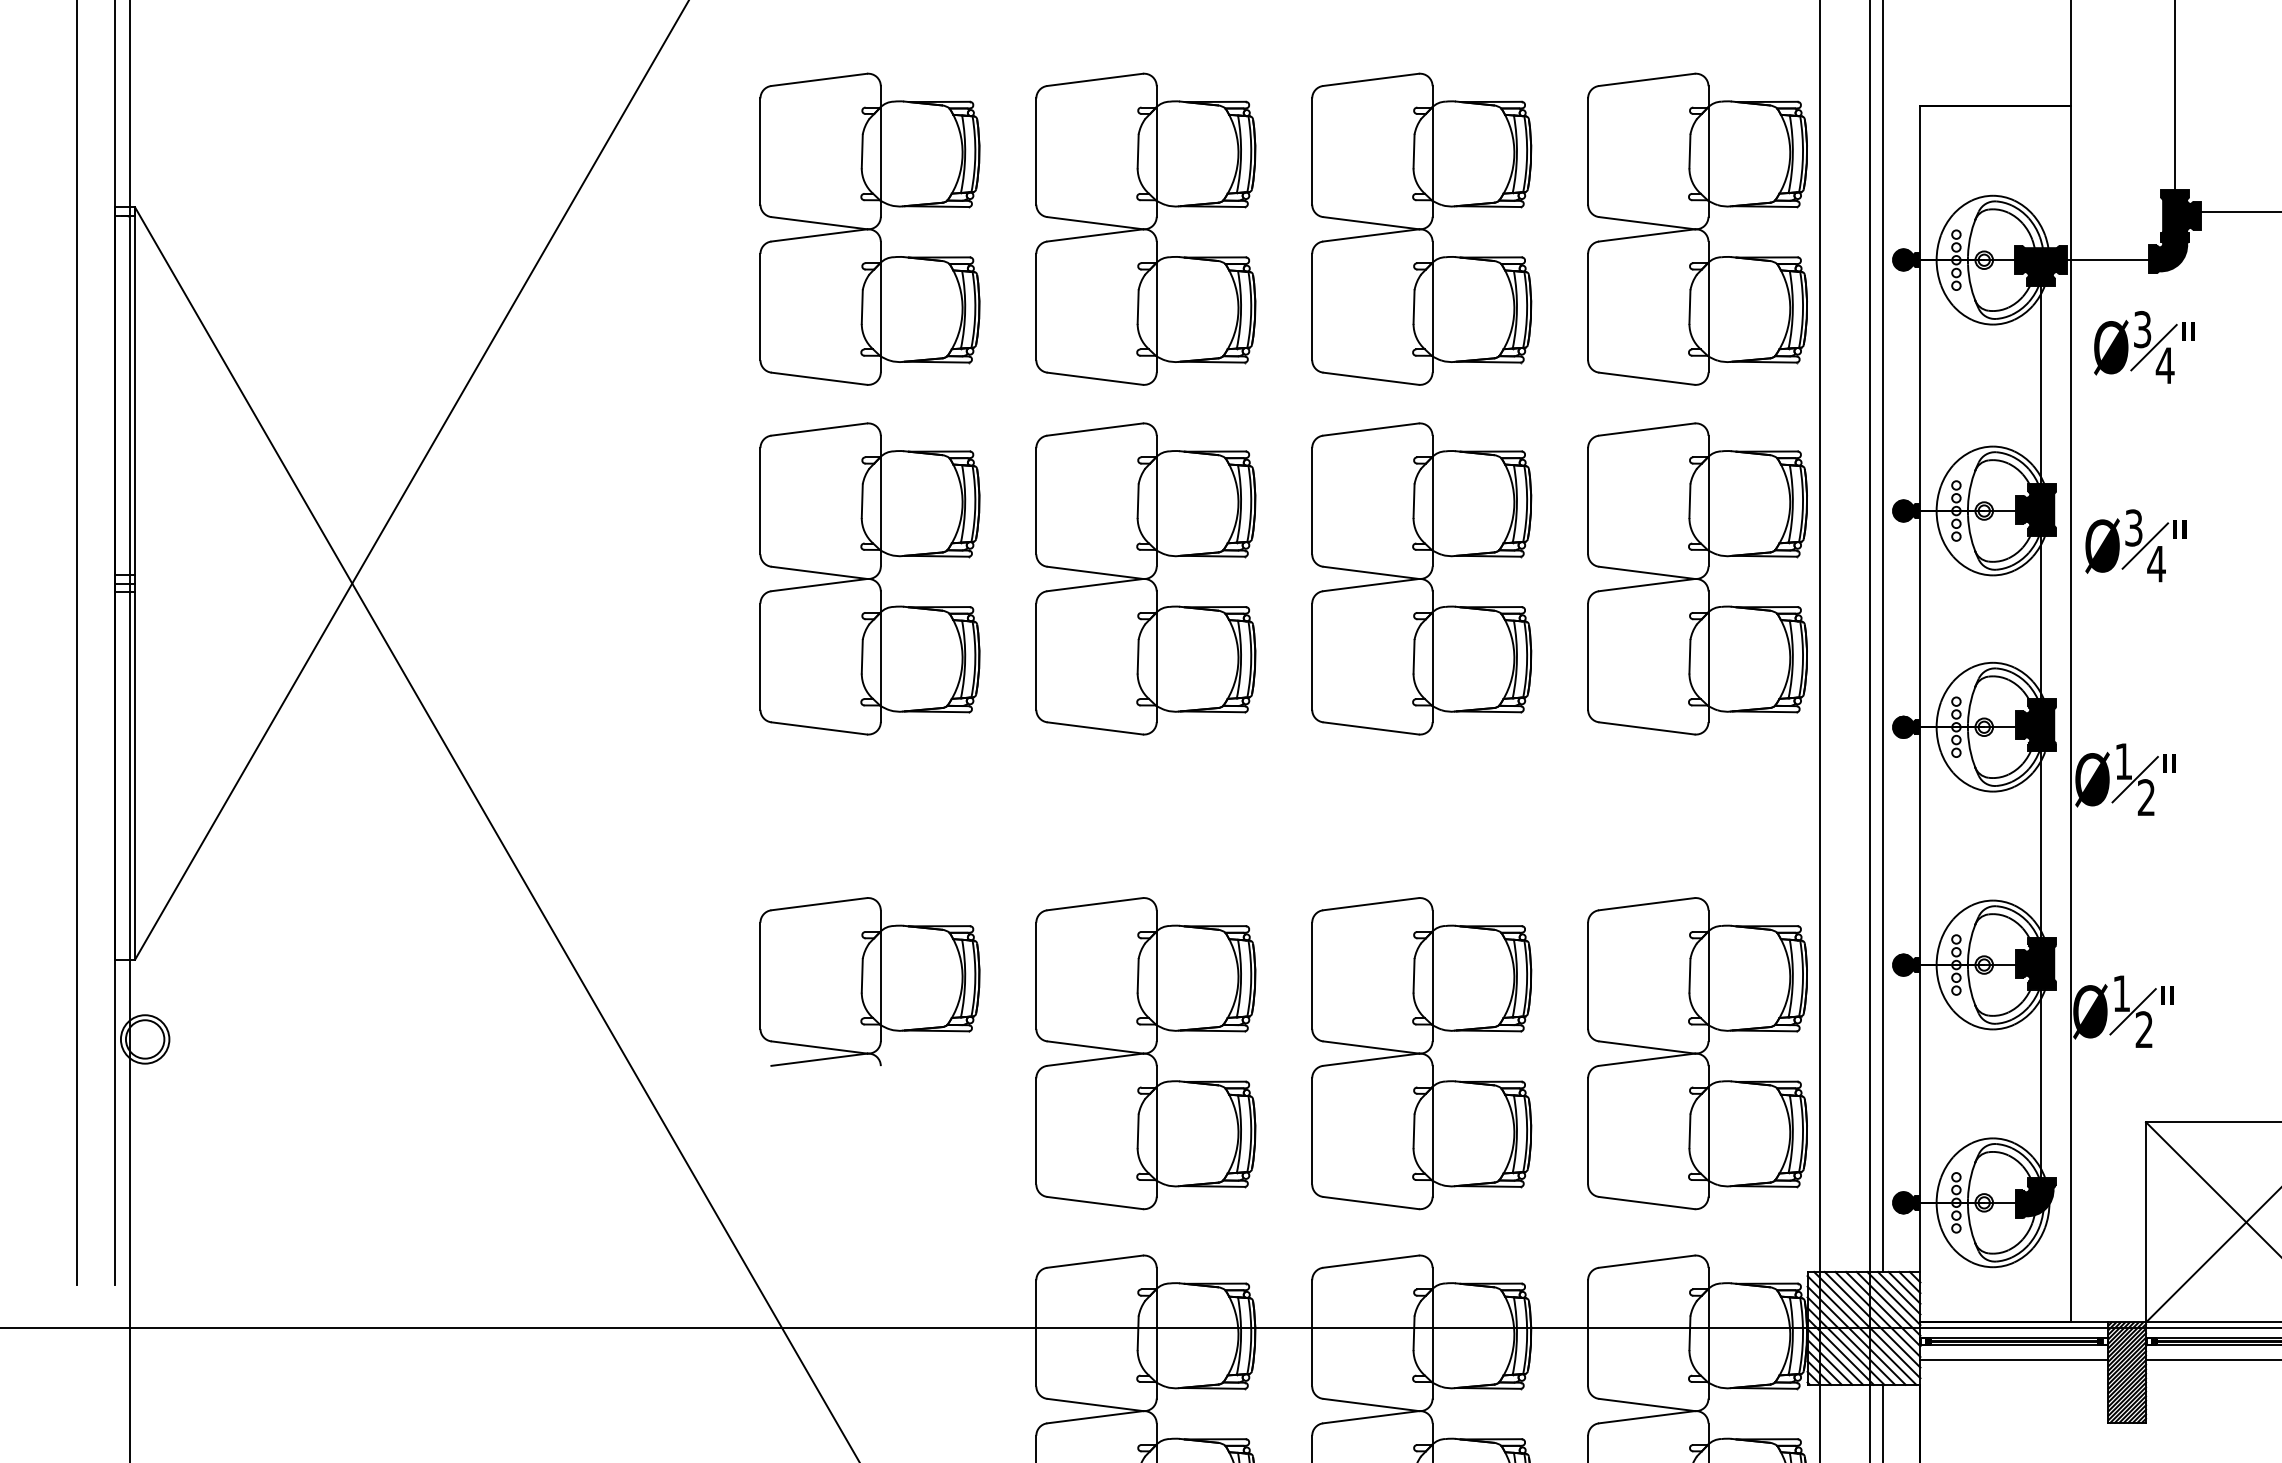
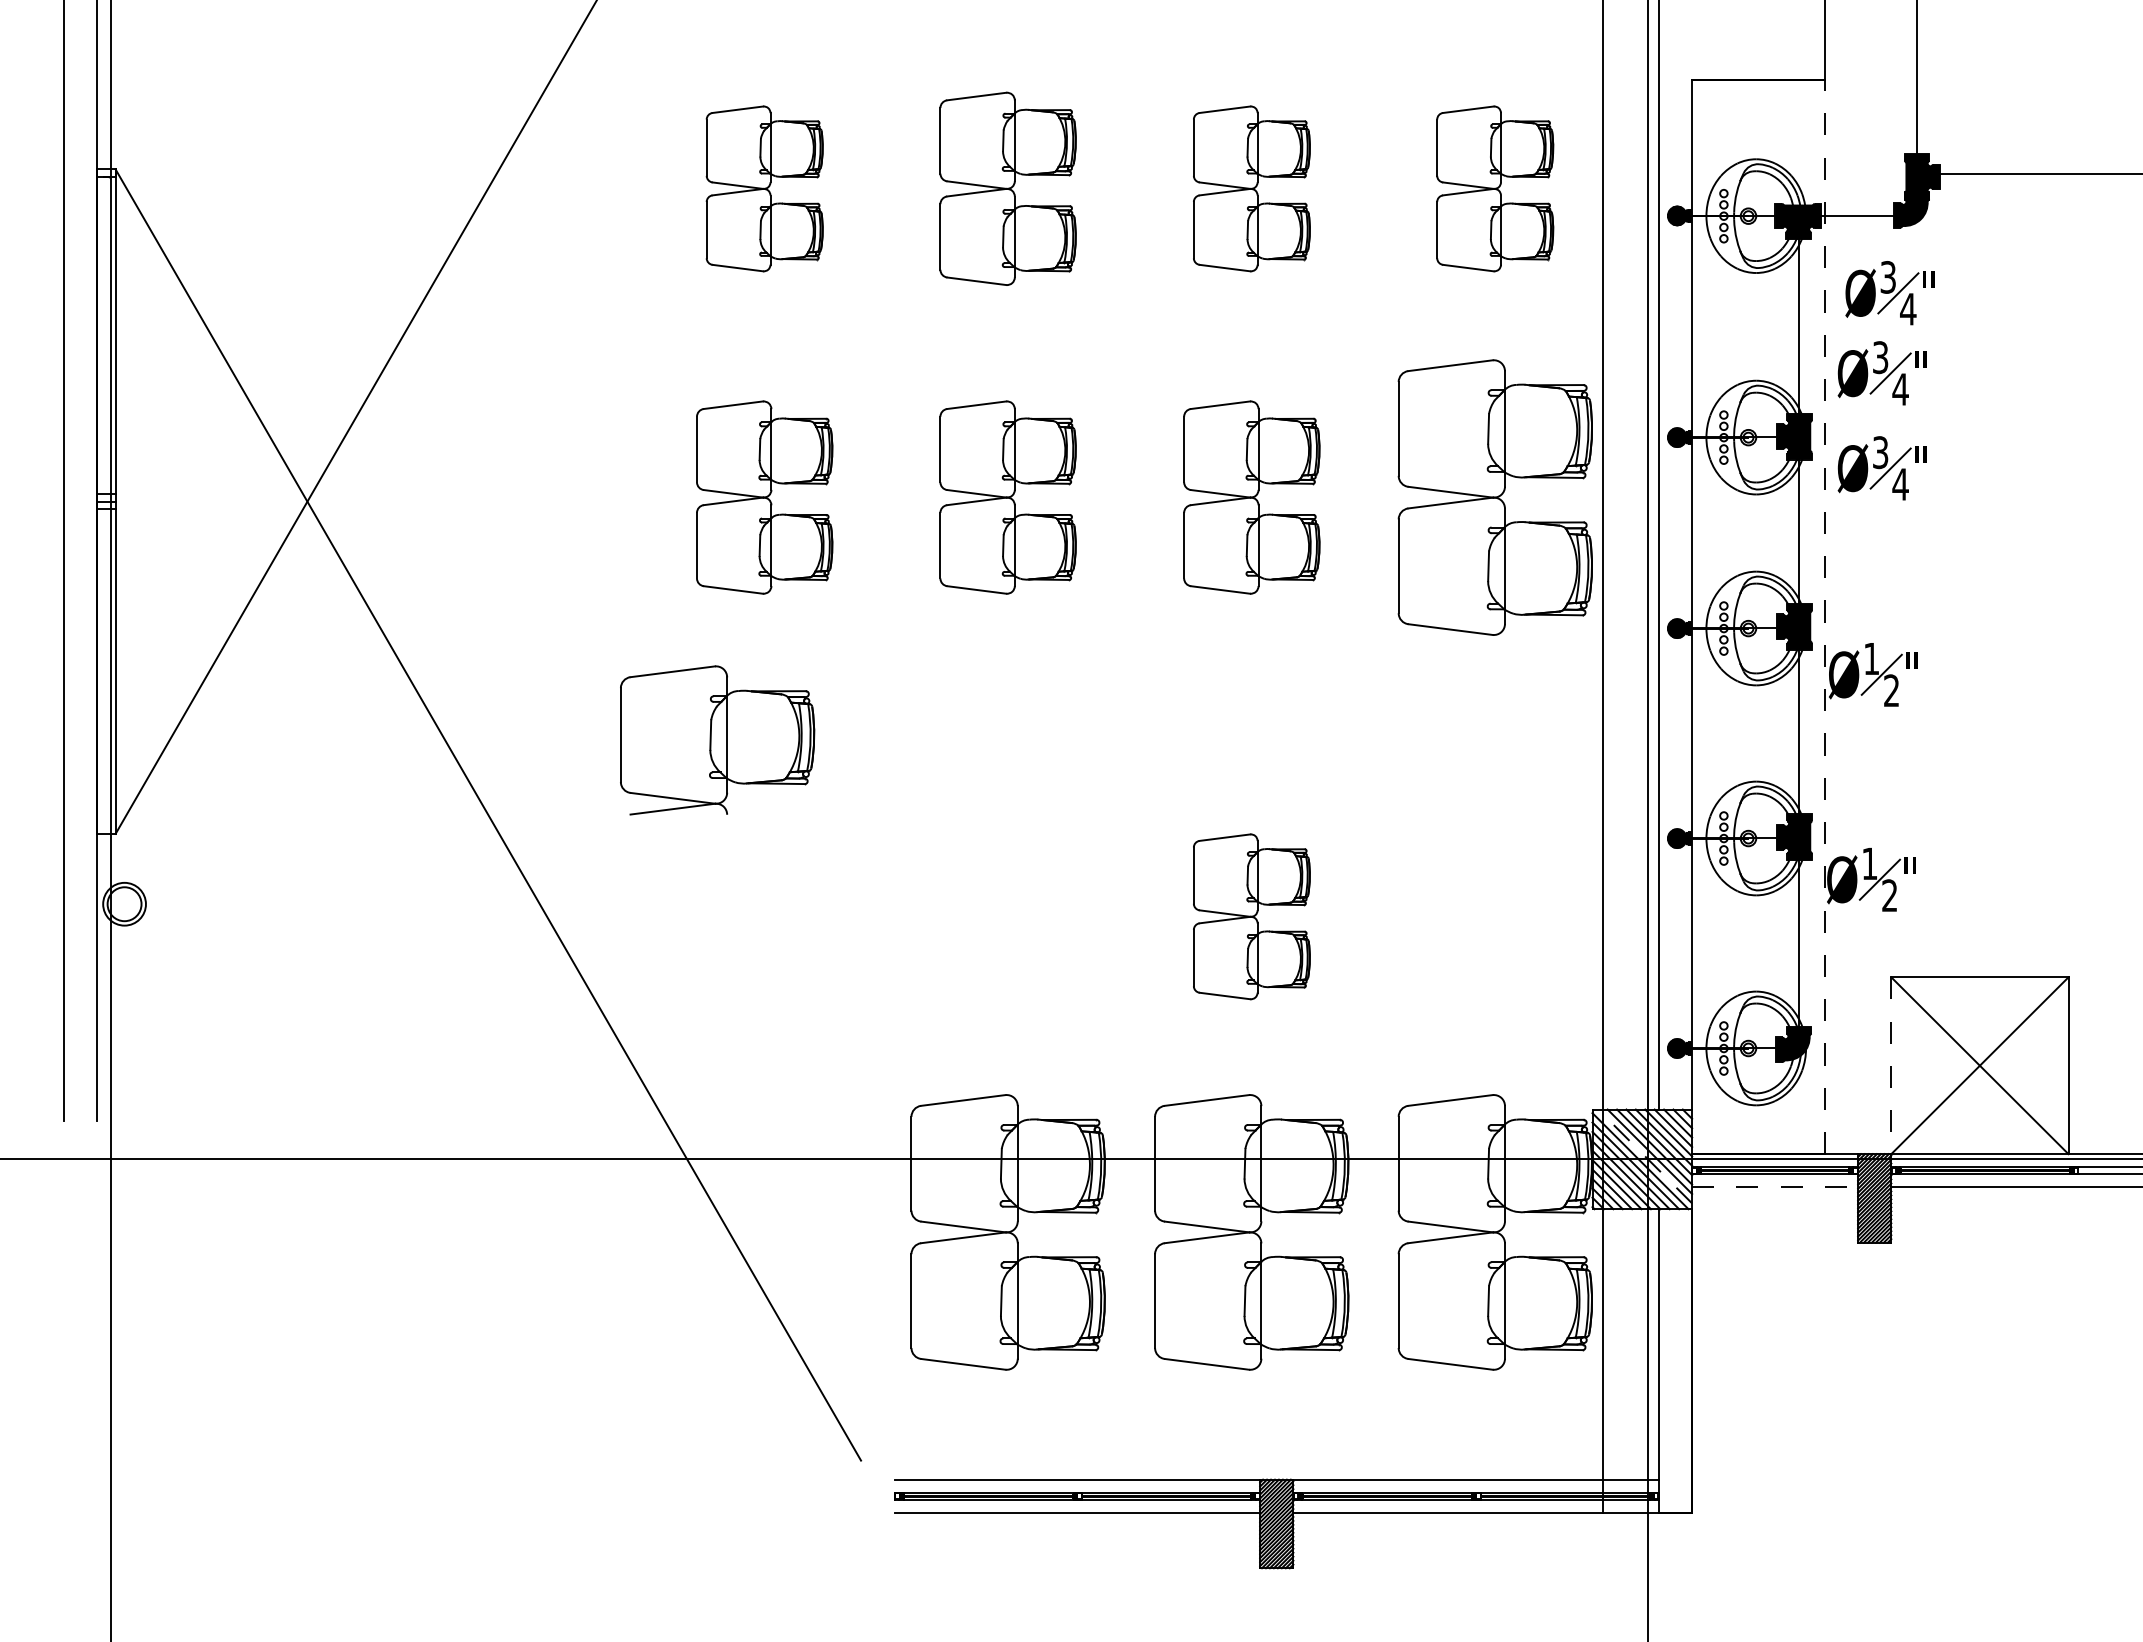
part: (869, 228) -> (764, 188), size x0.6
part: (1145, 228) -> (1007, 188), size x0.7
part: (1421, 228) -> (1251, 188), size x0.6
part: (1696, 228) -> (1494, 188), size x0.6
part: (2134, 438) -> (1881, 373), added
part: (869, 578) -> (764, 497), size x0.7
part: (1145, 578) -> (1007, 497), size x0.7
part: (1421, 578) -> (1251, 497), size x0.7
line: (2071, 713) -> (1825, 616), solid -> dashed
part: (869, 981) -> (717, 740), moved
part: (1145, 1053) -> (1007, 916), removed
part: (1421, 1053) -> (1251, 916), size x0.6
part: (1696, 1053) -> (1494, 916), removed
line: (2146, 1223) -> (1891, 1066), solid -> dashed
line: (1866, 1325) -> (1644, 1156), solid -> dashed
line: (2014, 1360) -> (1775, 1187), solid -> dashed

